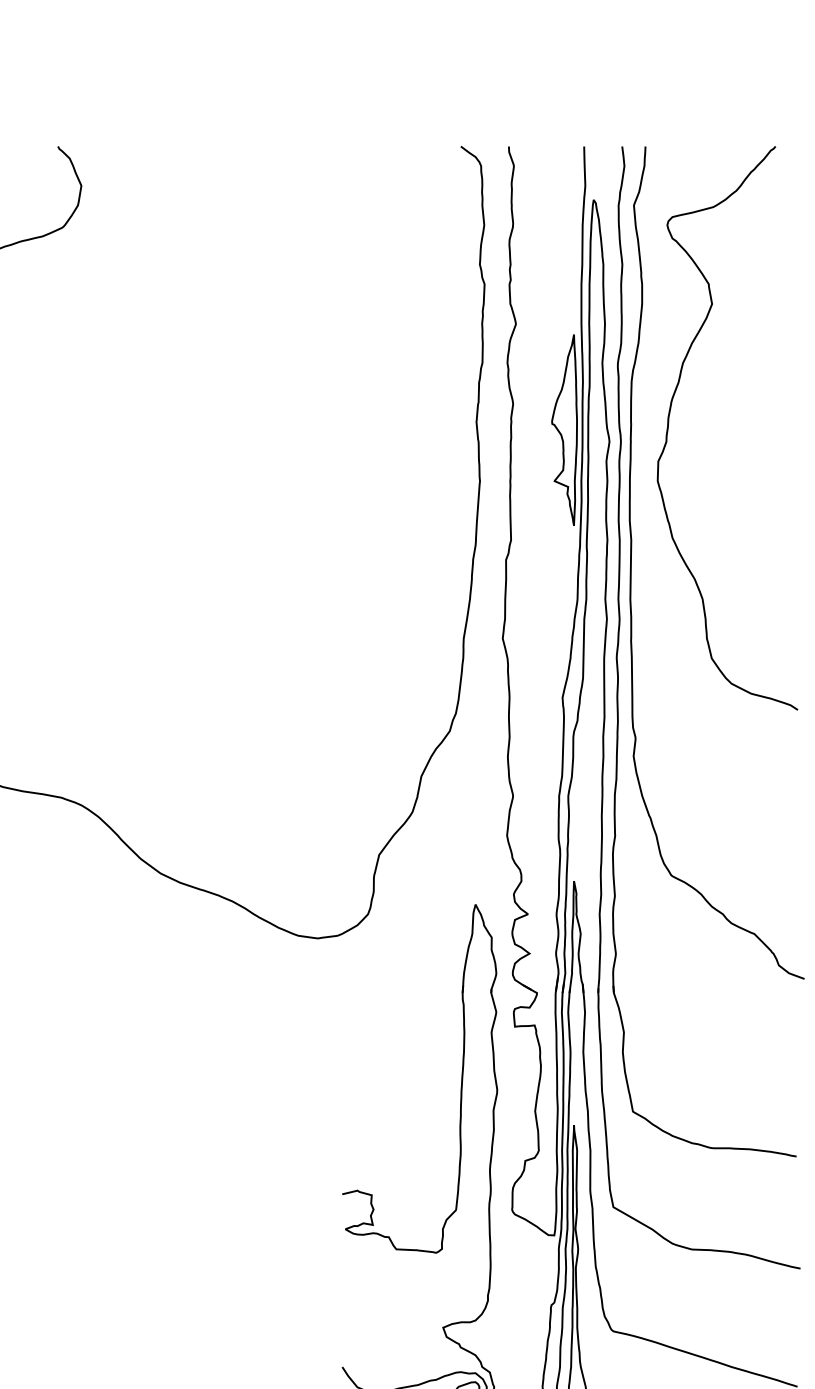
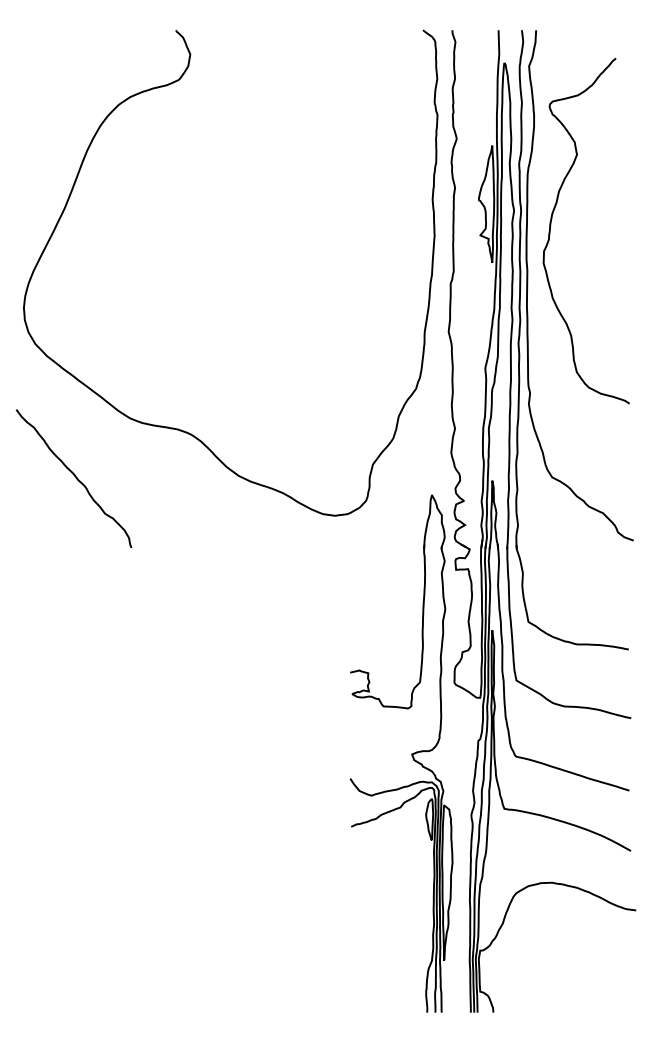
curve: (670, 419) -> (551, 225), moved

